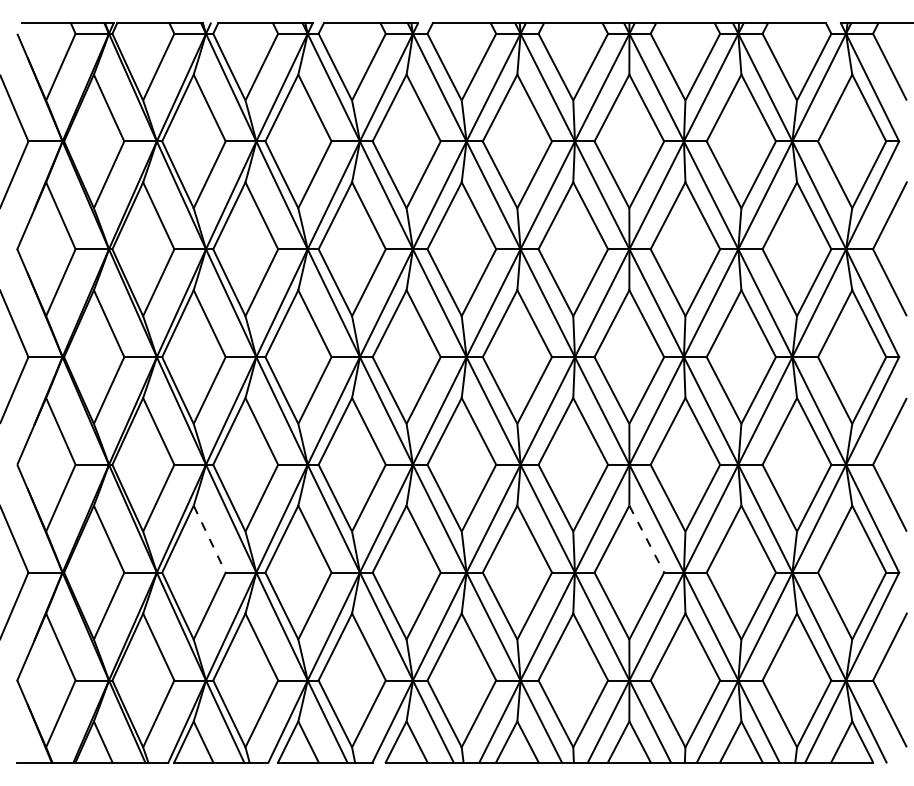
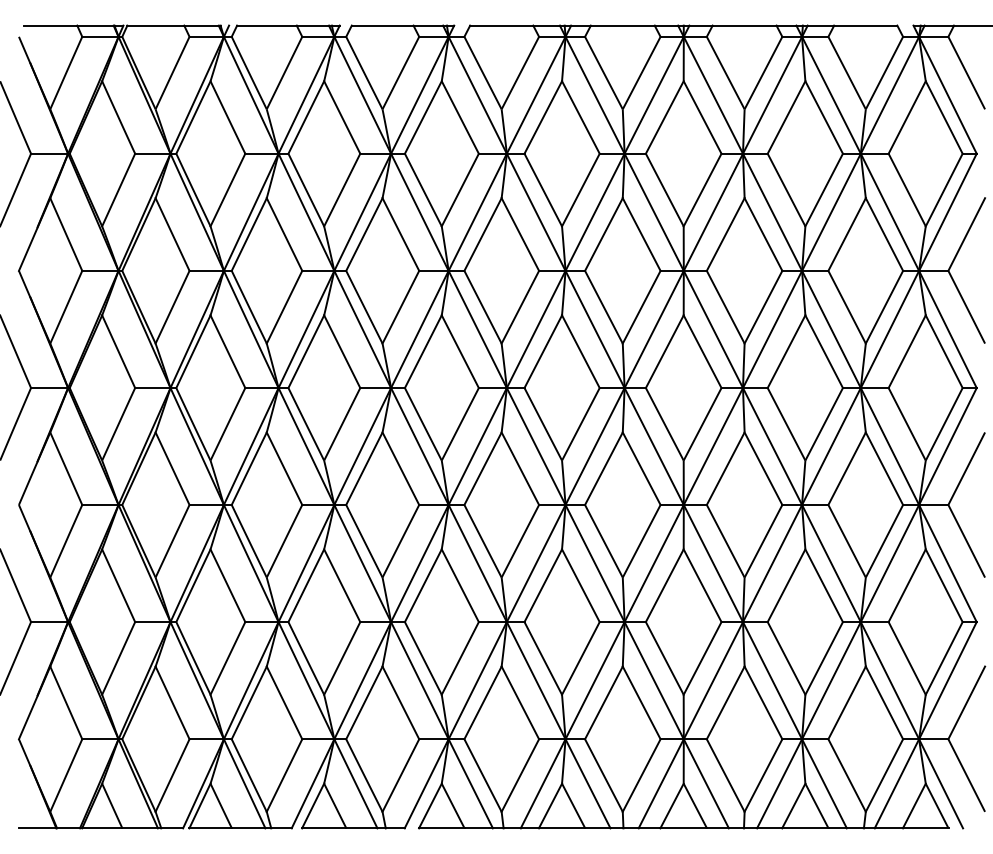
line: (209, 539) -> (227, 586), dashed -> solid
line: (646, 539) -> (702, 586), dashed -> solid

